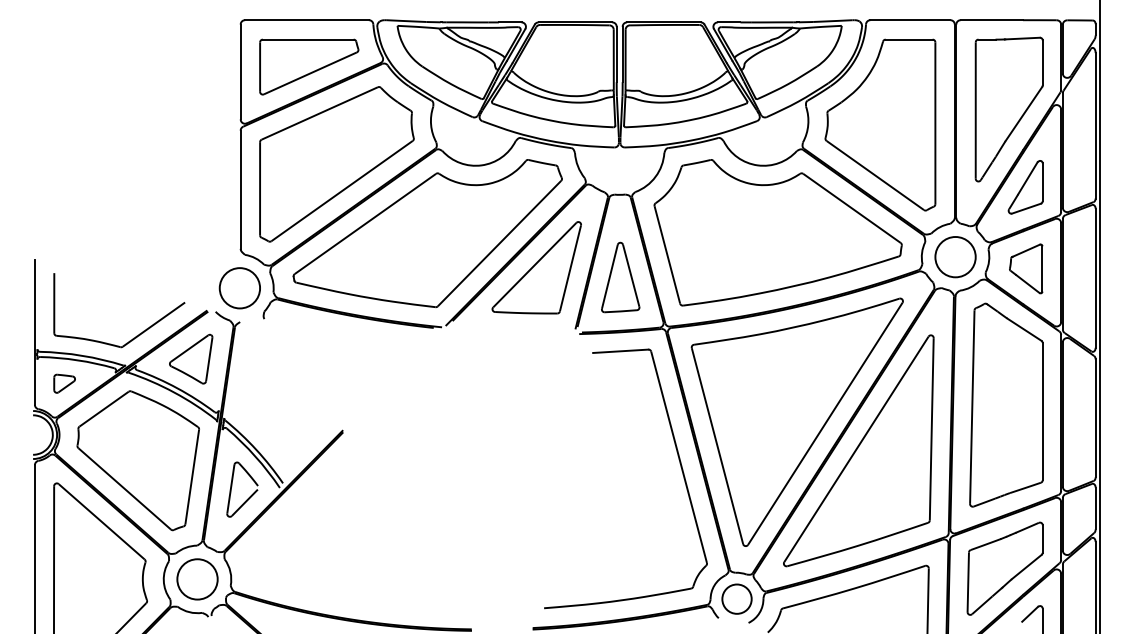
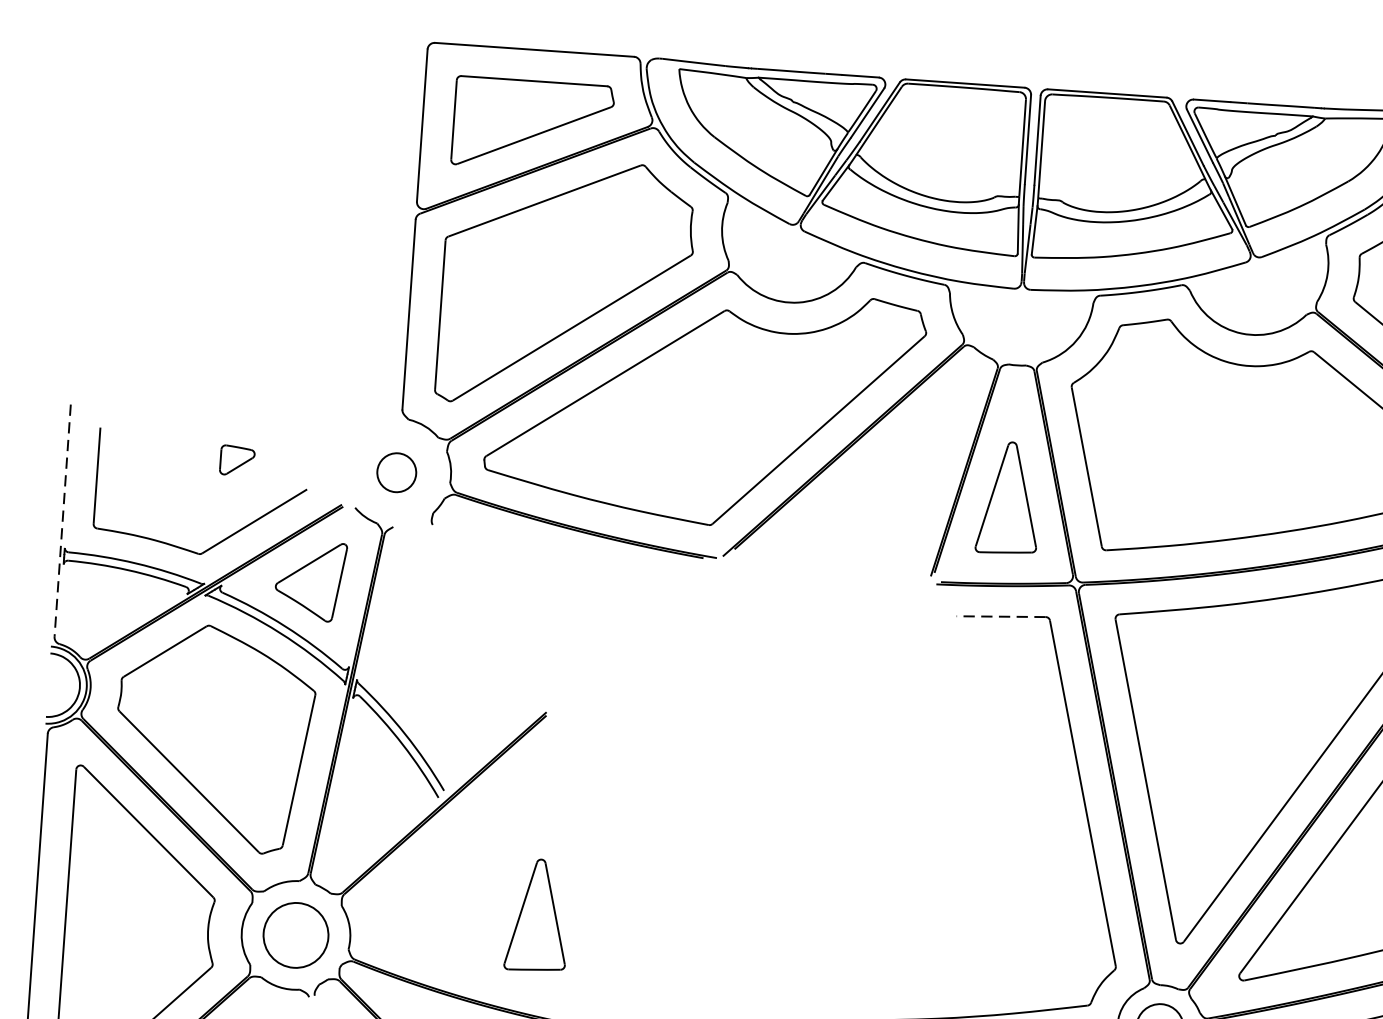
part: (536, 267) -> (875, 472), removed
circle: (239, 288) -> (396, 473), size x0.6
line: (34, 332) -> (61, 520), solid -> dashed
line: (620, 351) -> (1000, 616), solid -> dashed
part: (64, 383) -> (237, 460), moved
part: (249, 496) -> (388, 808), removed
part: (346, 556) -> (537, 915), added

